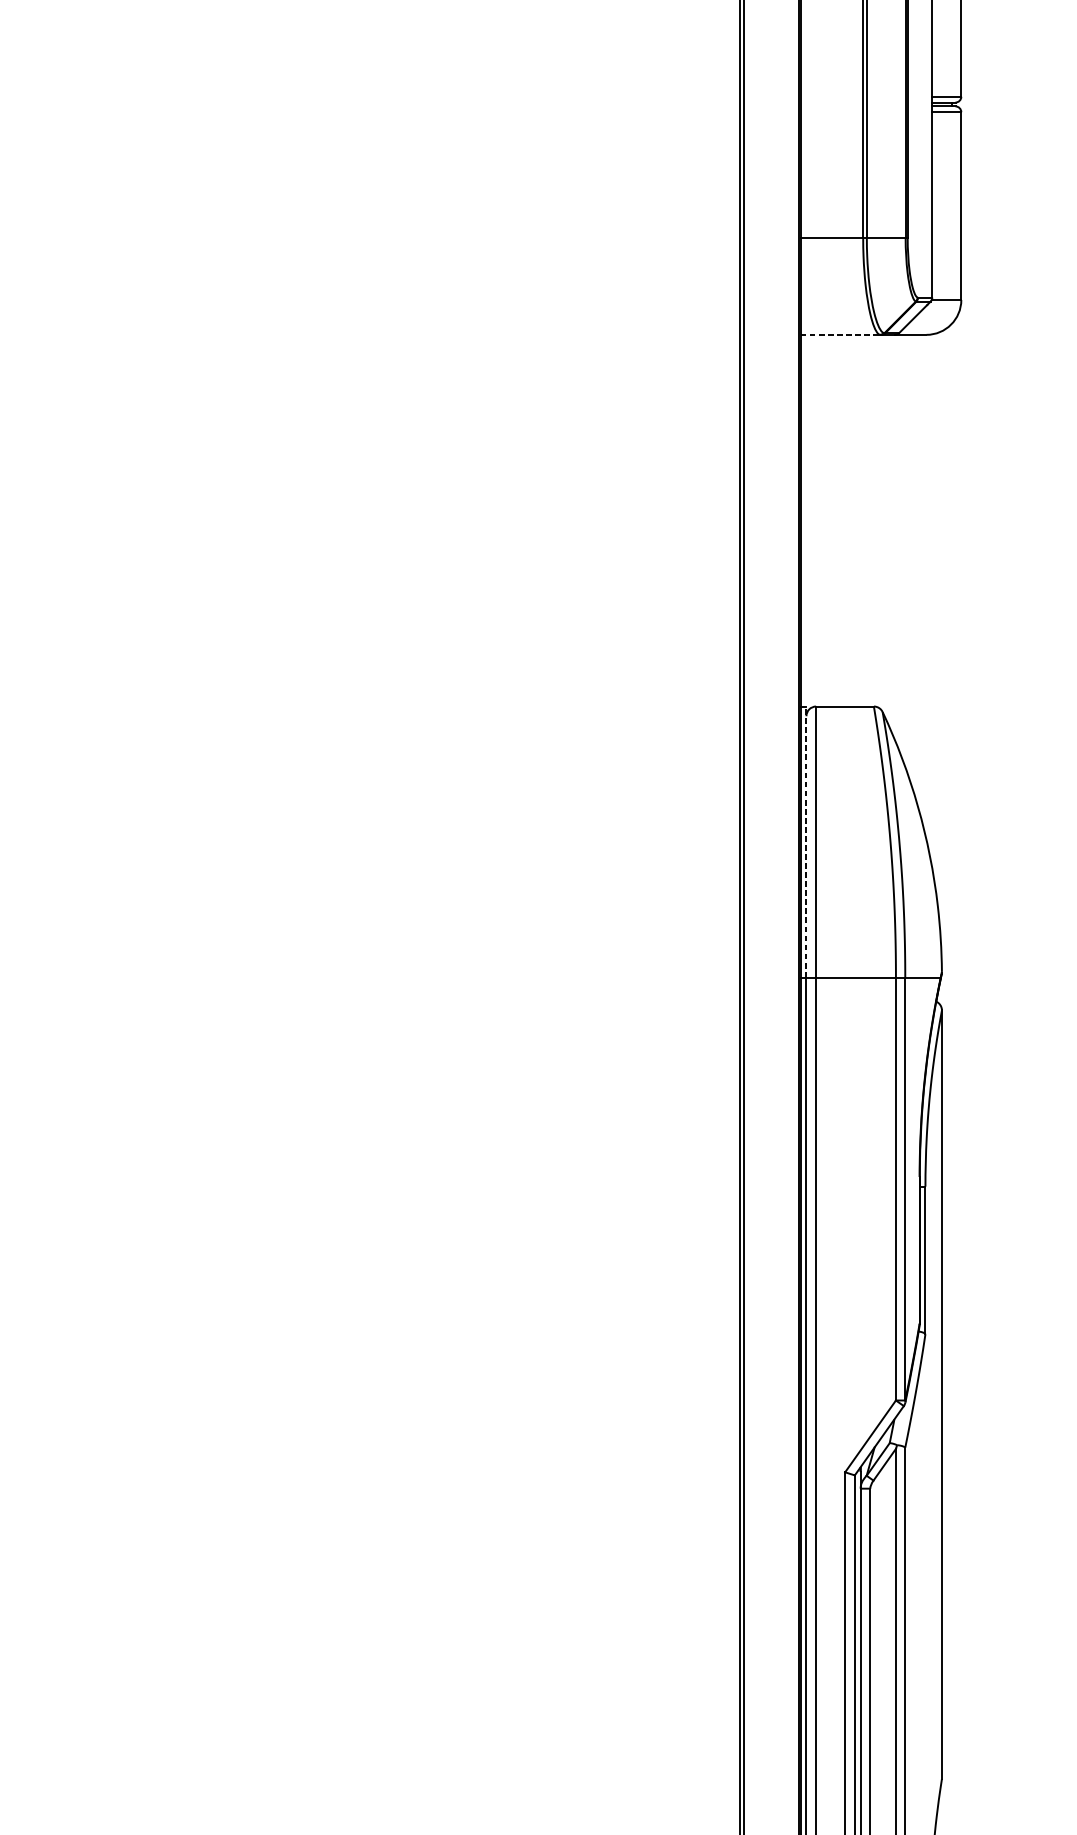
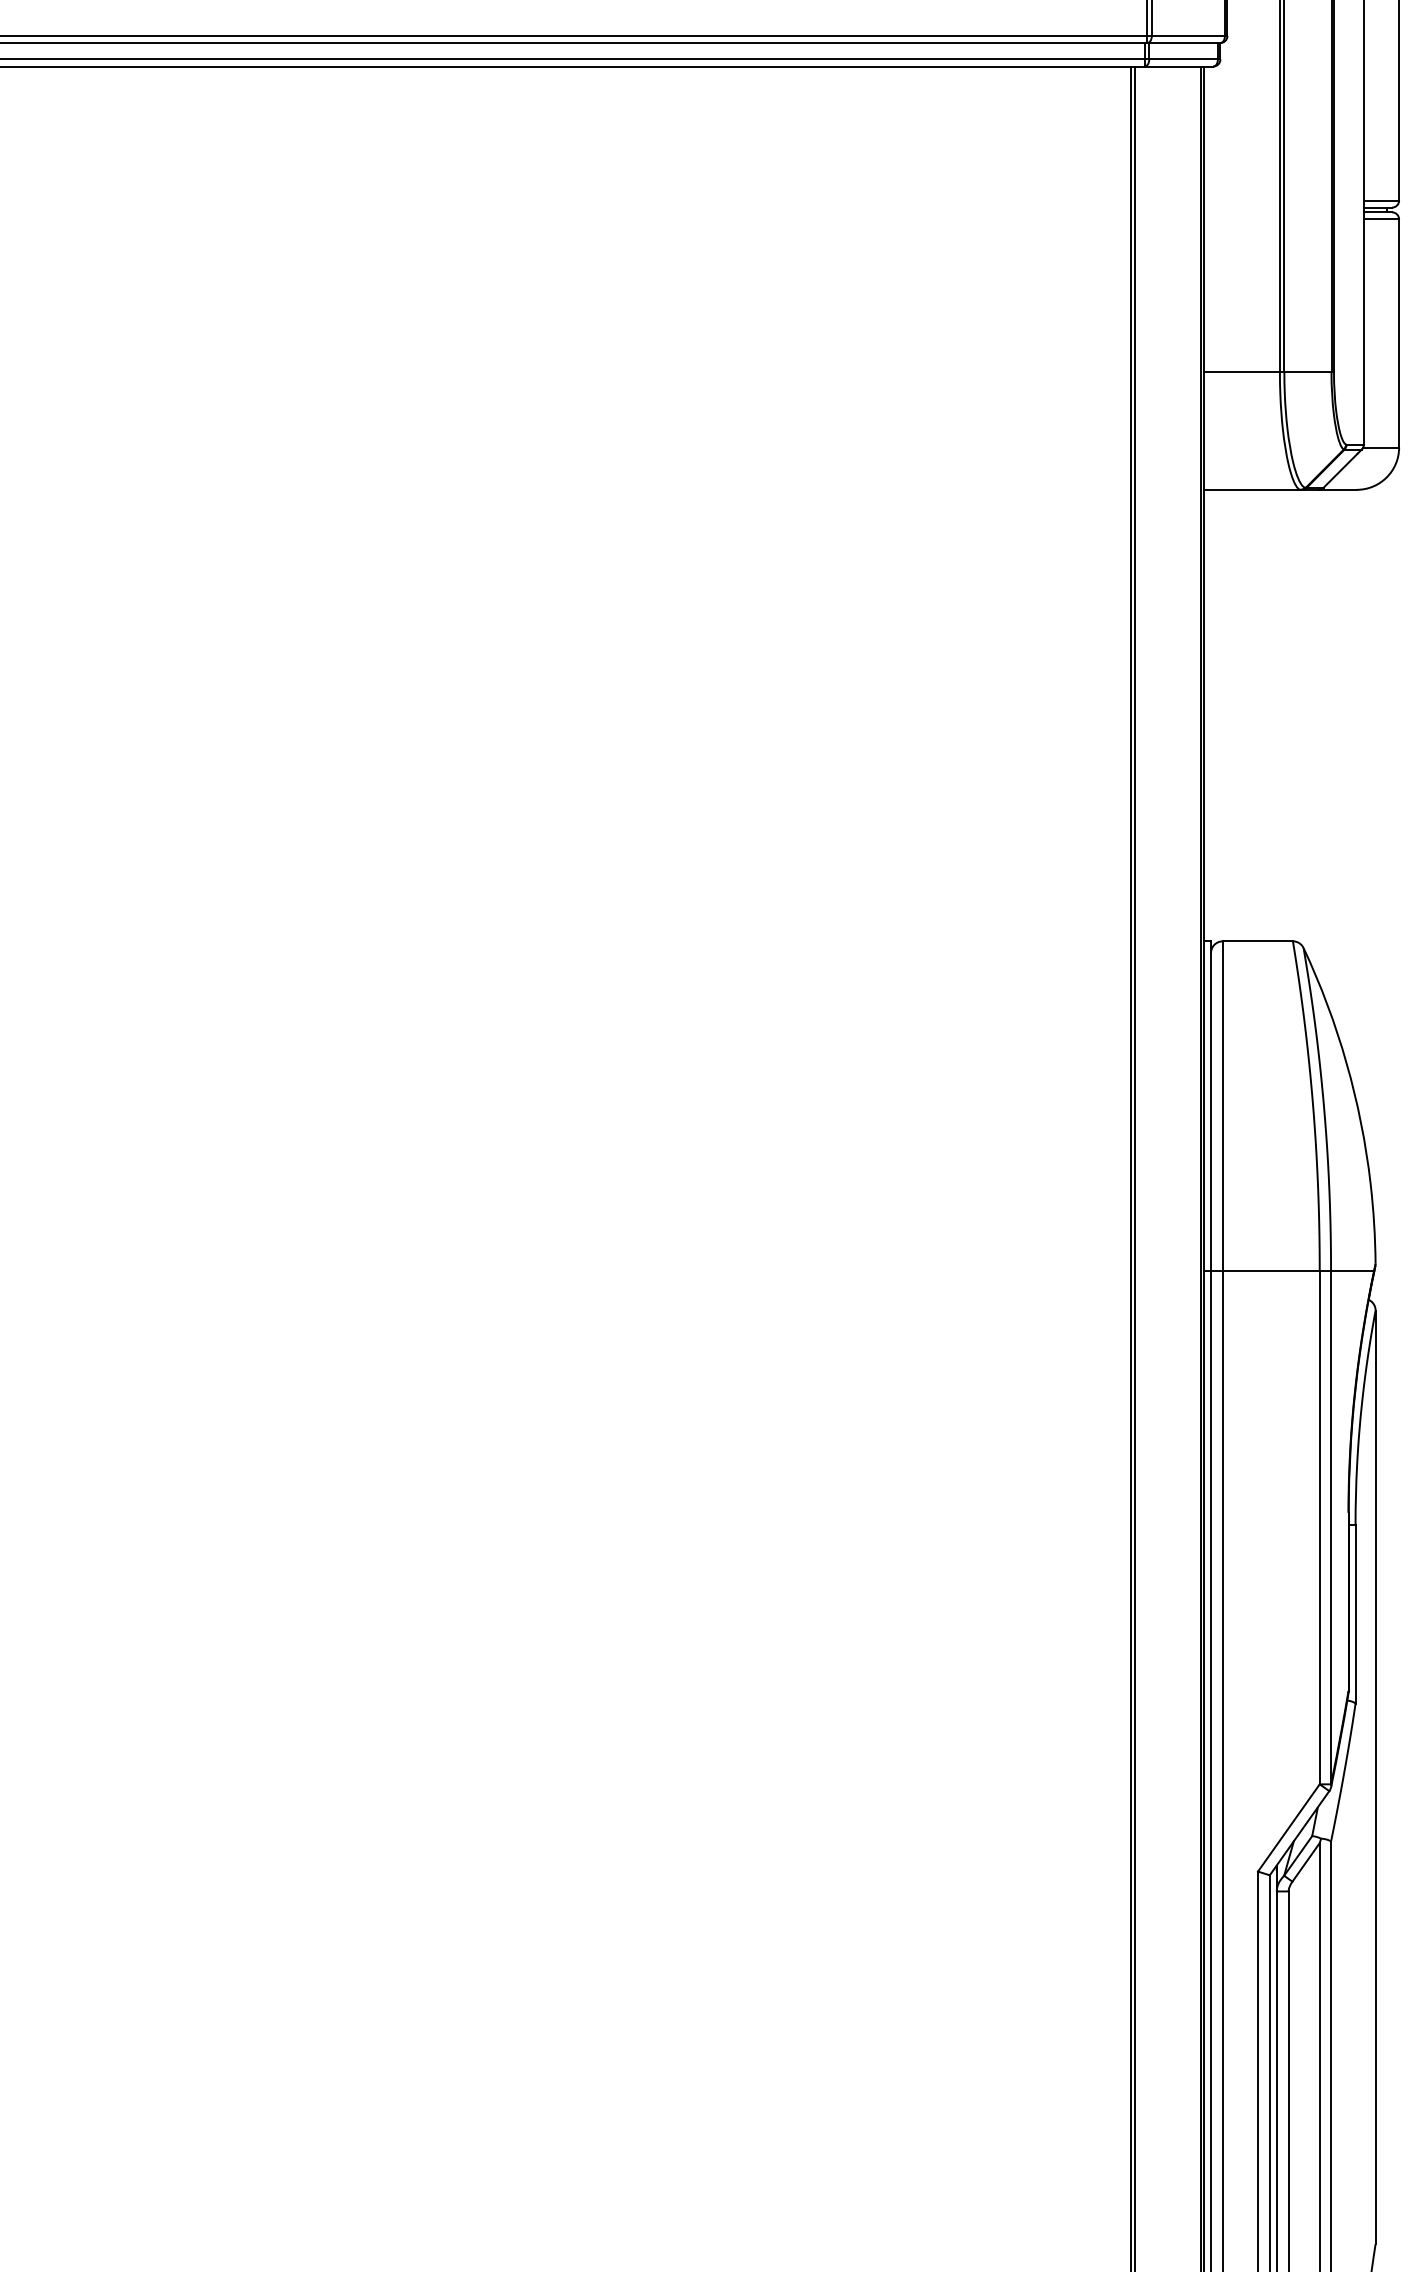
line: (840, 334) -> (1252, 489), dashed -> solid
line: (806, 841) -> (1211, 1105), dashed -> solid

